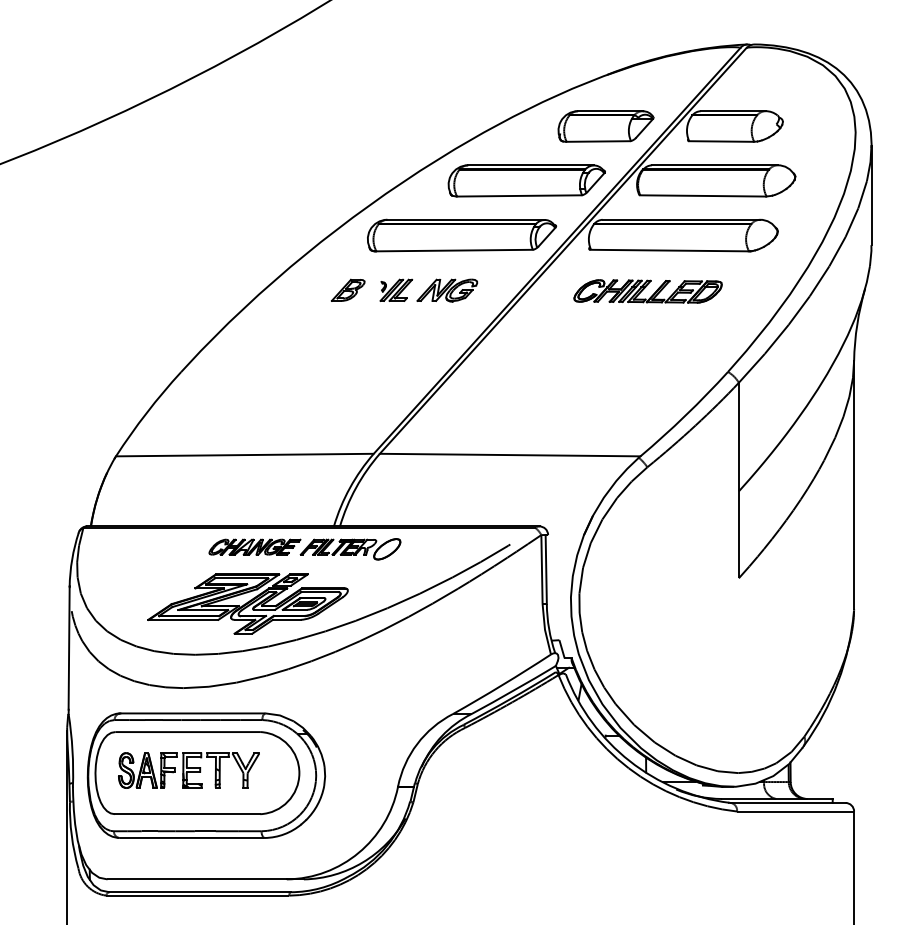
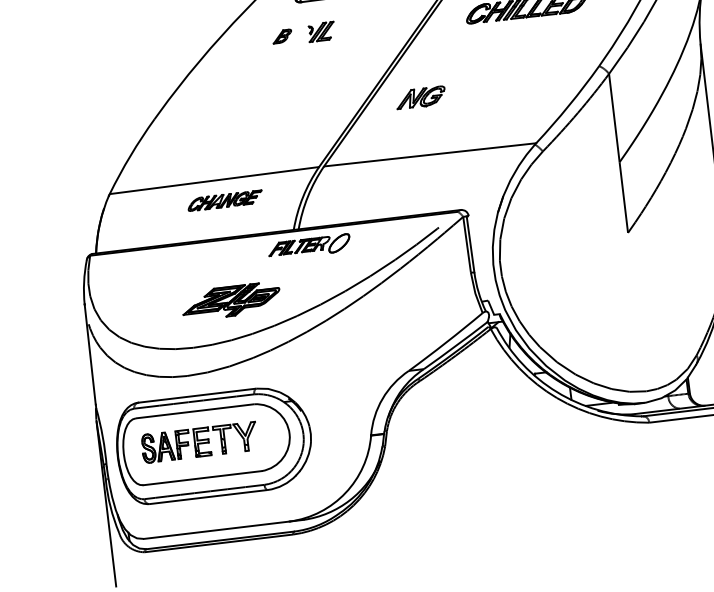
part: (347, 289) -> (281, 35), size x0.7
part: (447, 290) -> (421, 97), moved
part: (254, 546) -> (224, 200), moved
part: (247, 603) -> (230, 301), size x0.6

